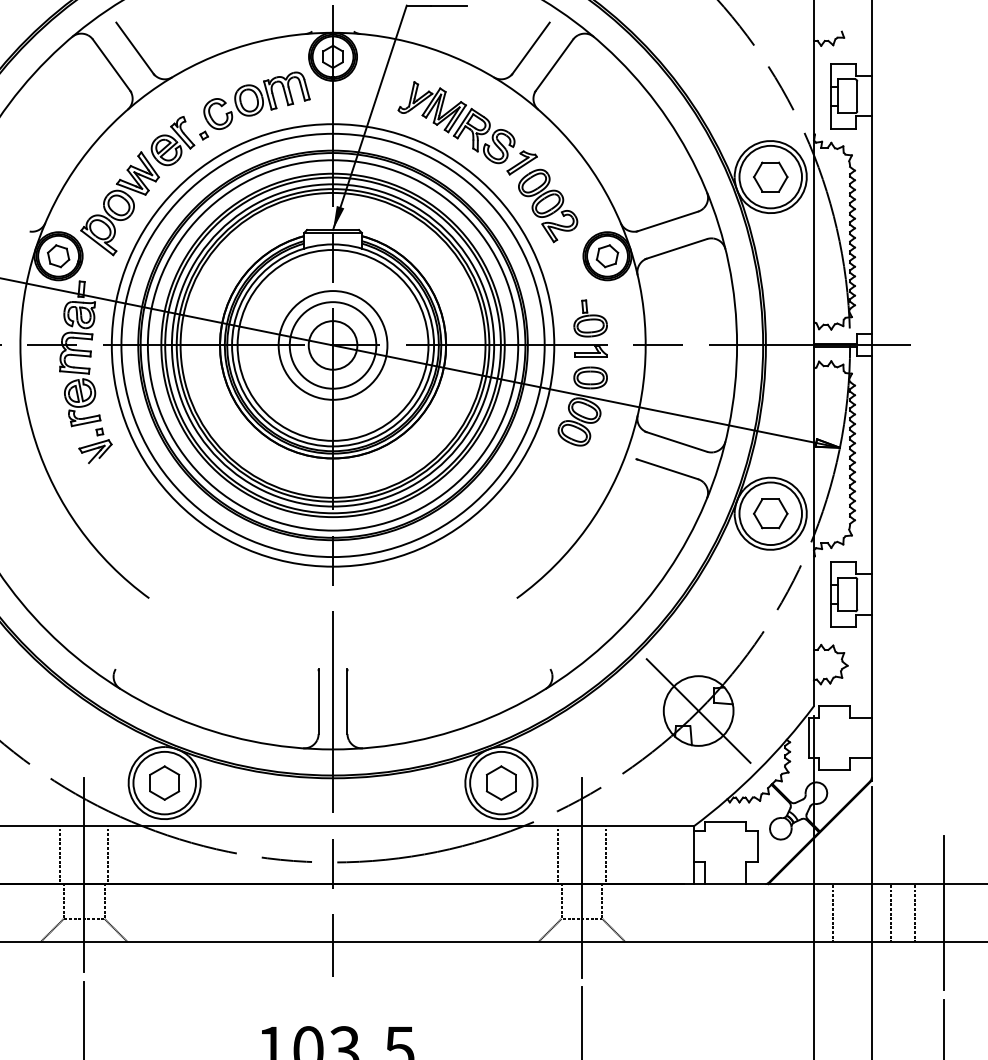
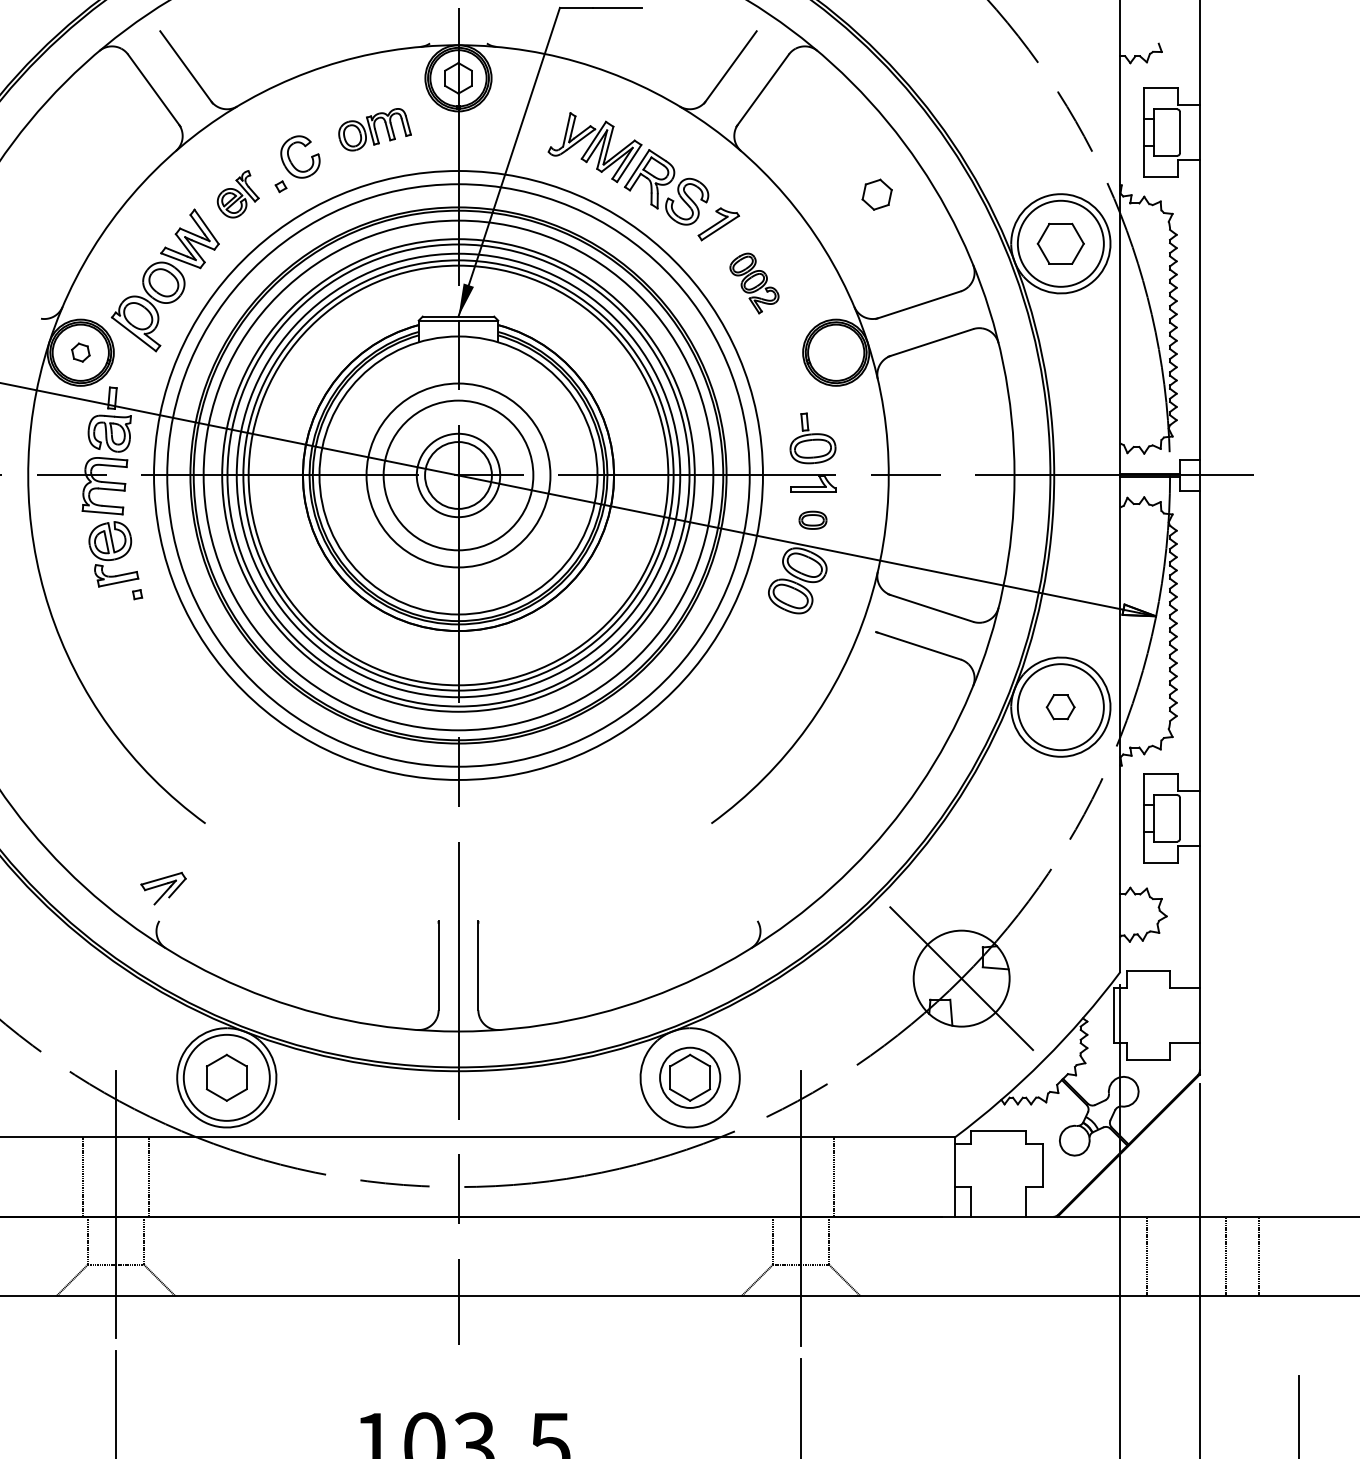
part: (272, 94) -> (374, 129), size x0.7
part: (173, 141) -> (238, 194), size x0.7
part: (548, 205) -> (754, 283), size x0.6
part: (58, 256) -> (80, 352), size x0.6
part: (606, 256) -> (876, 194), moved
circle: (333, 345) -> (458, 475), size x0.7
circle: (333, 345) -> (458, 475), size x0.7
part: (590, 378) -> (812, 520), size x0.6
part: (95, 451) -> (163, 888), moved
part: (770, 514) -> (1060, 707), size x0.6
circle: (501, 782) -> (690, 1077), size x0.7
line: (557, 854) -> (767, 1176), removed
line: (944, 912) -> (1299, 1256), removed

